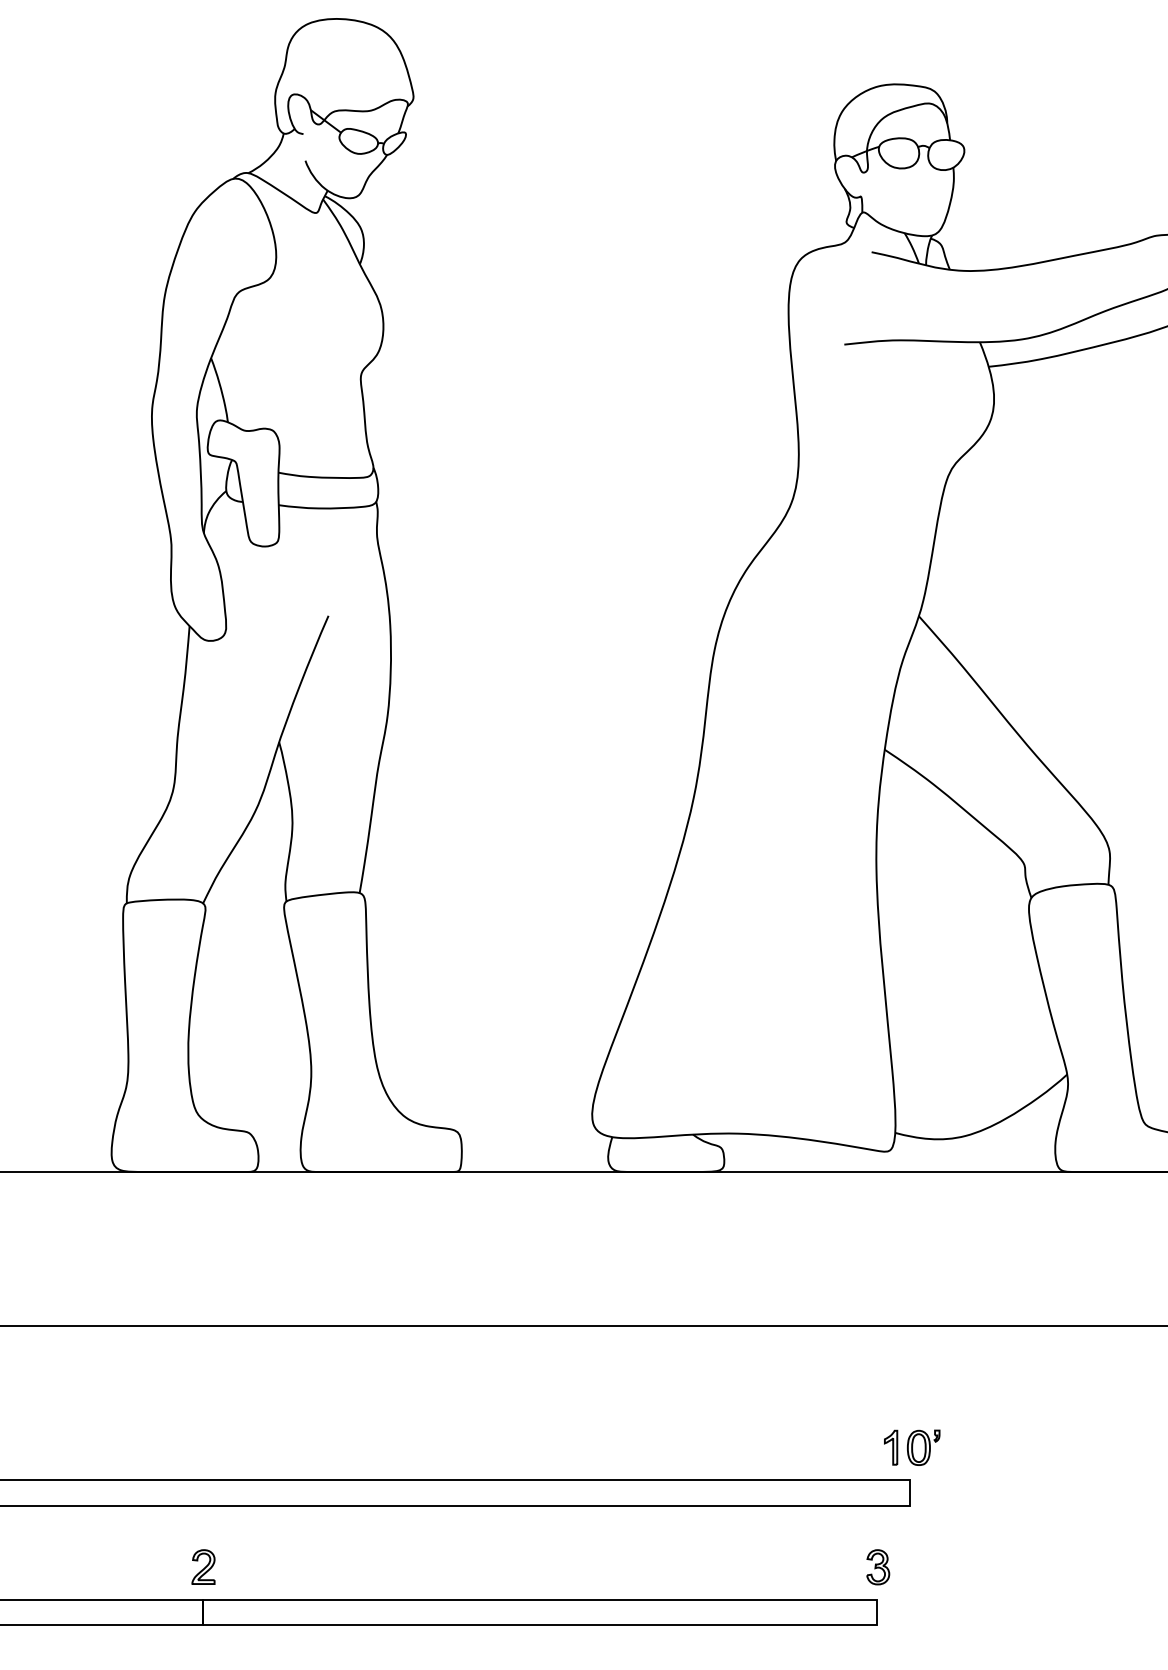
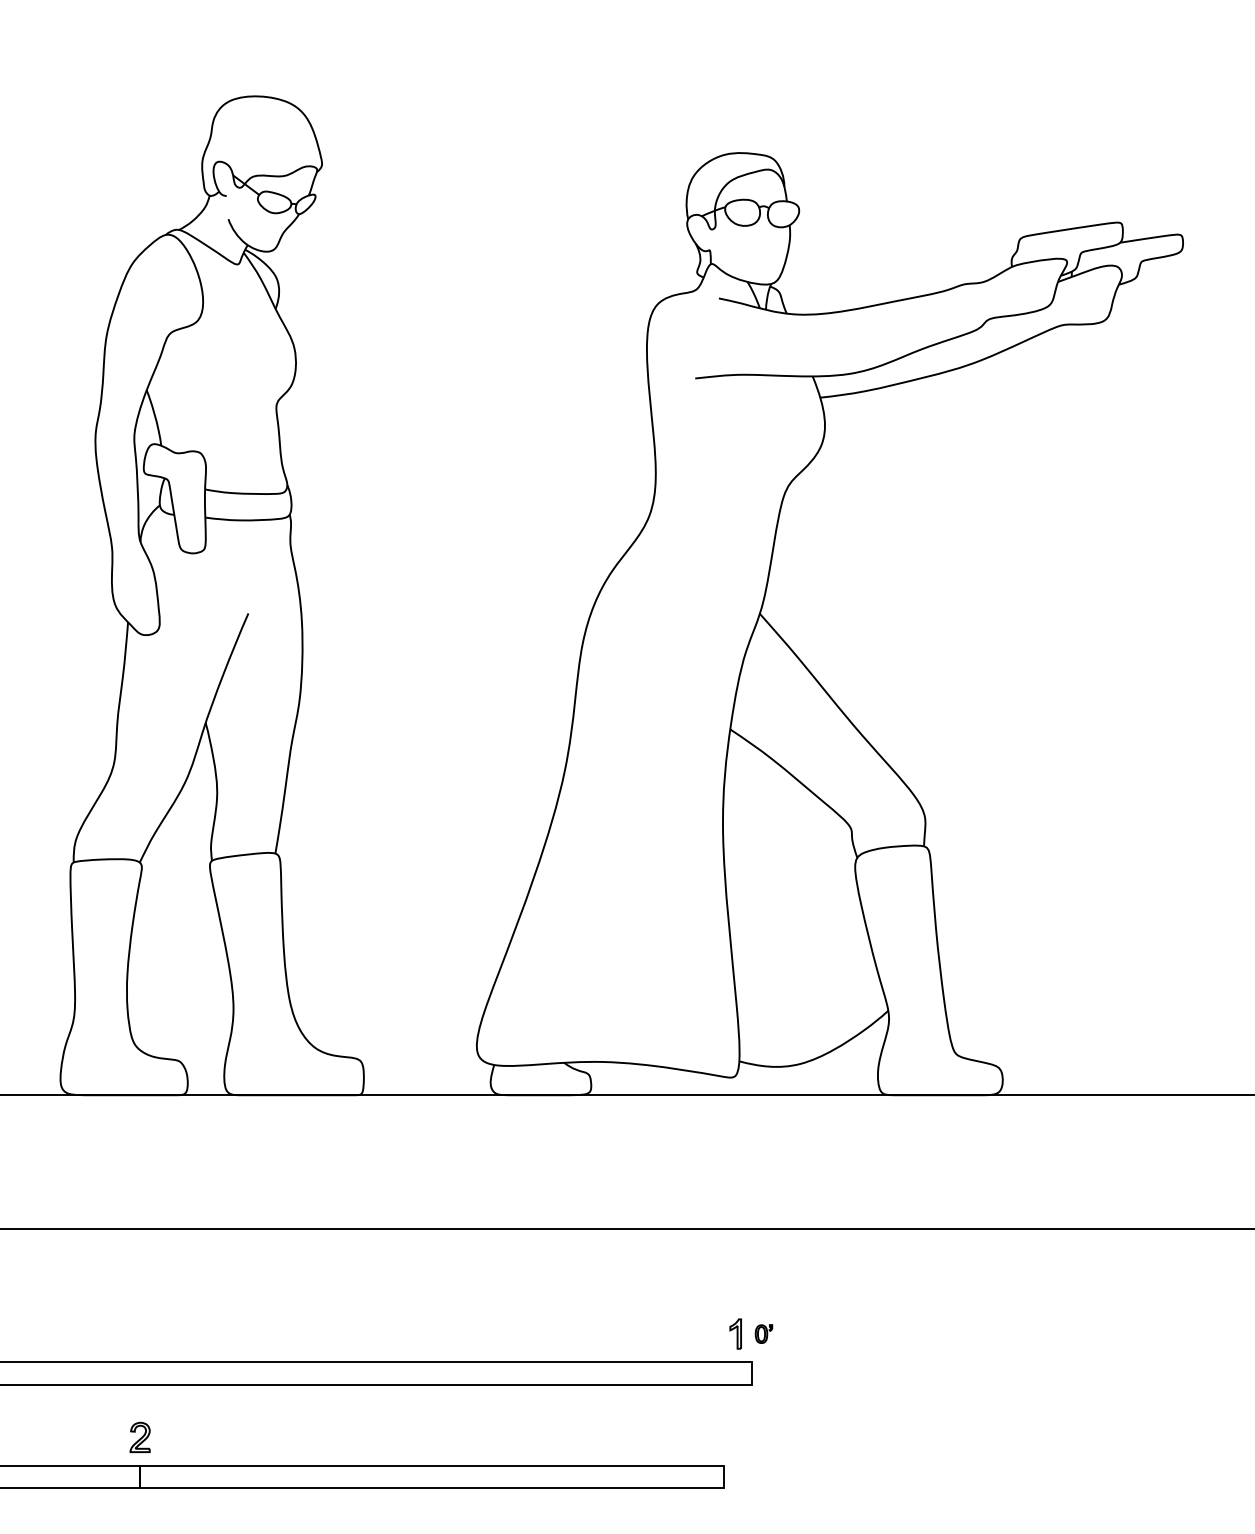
part: (923, 1447) -> (763, 1333), size x0.6
part: (878, 1567) -> (724, 1437), removed

